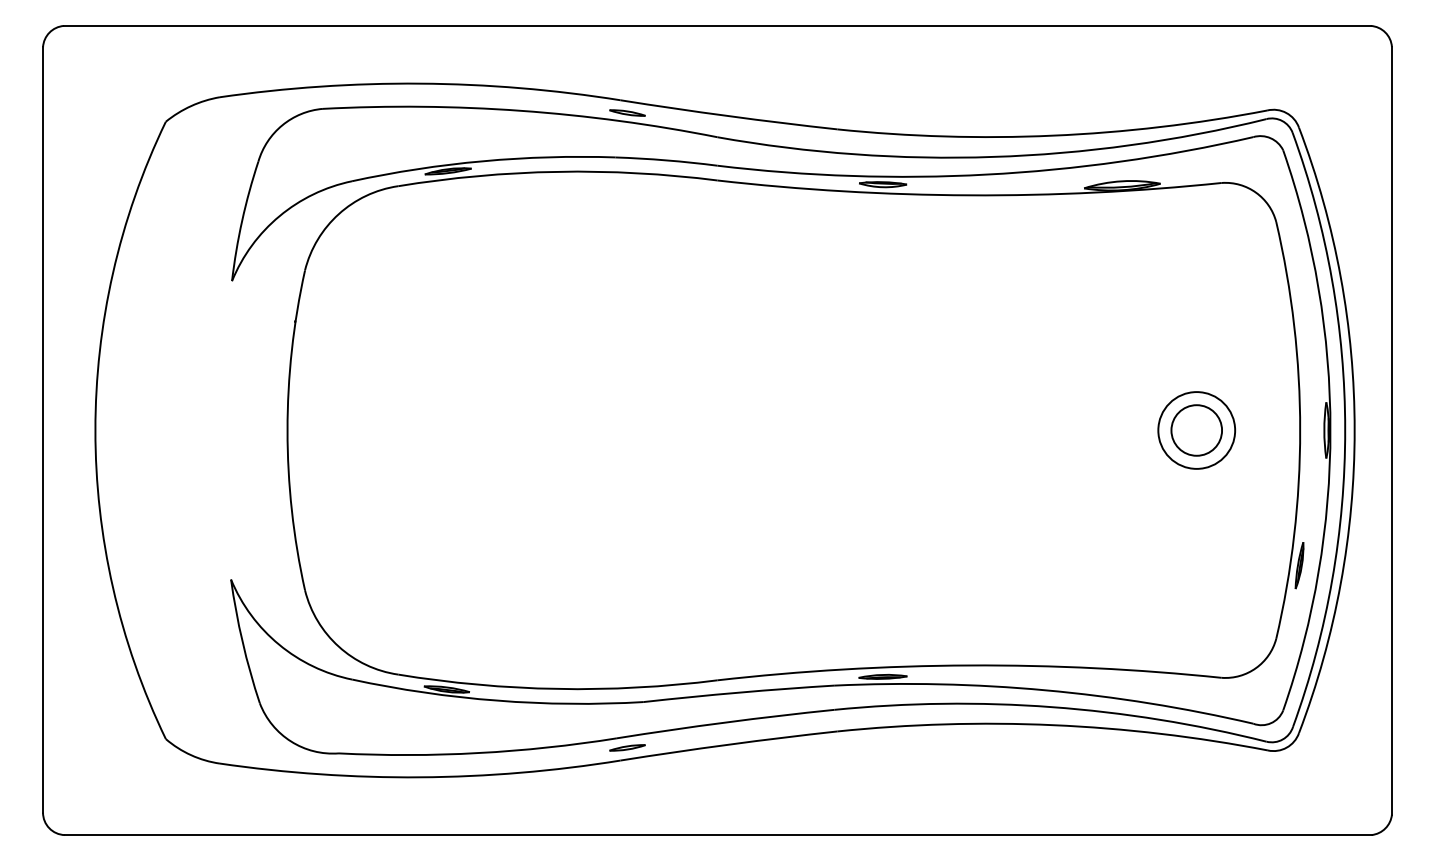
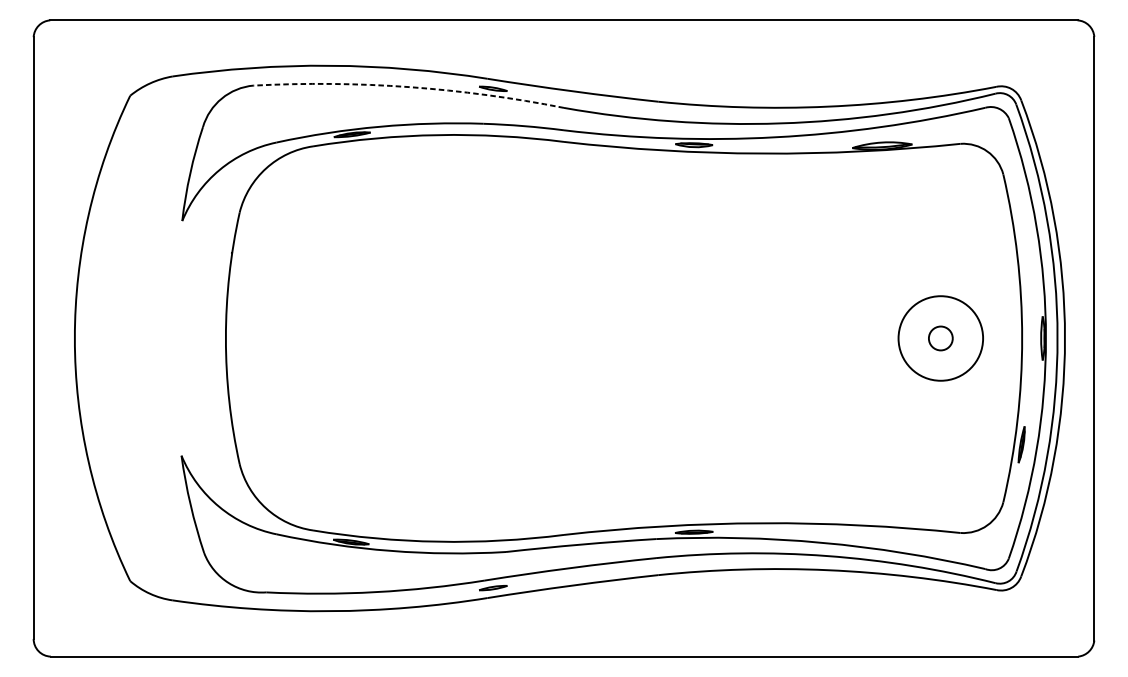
arc: (521, 110) -> (409, 86), solid -> dashed
circle: (1196, 430) -> (940, 338), size x0.6
circle: (1196, 430) -> (940, 338), size x1.4

